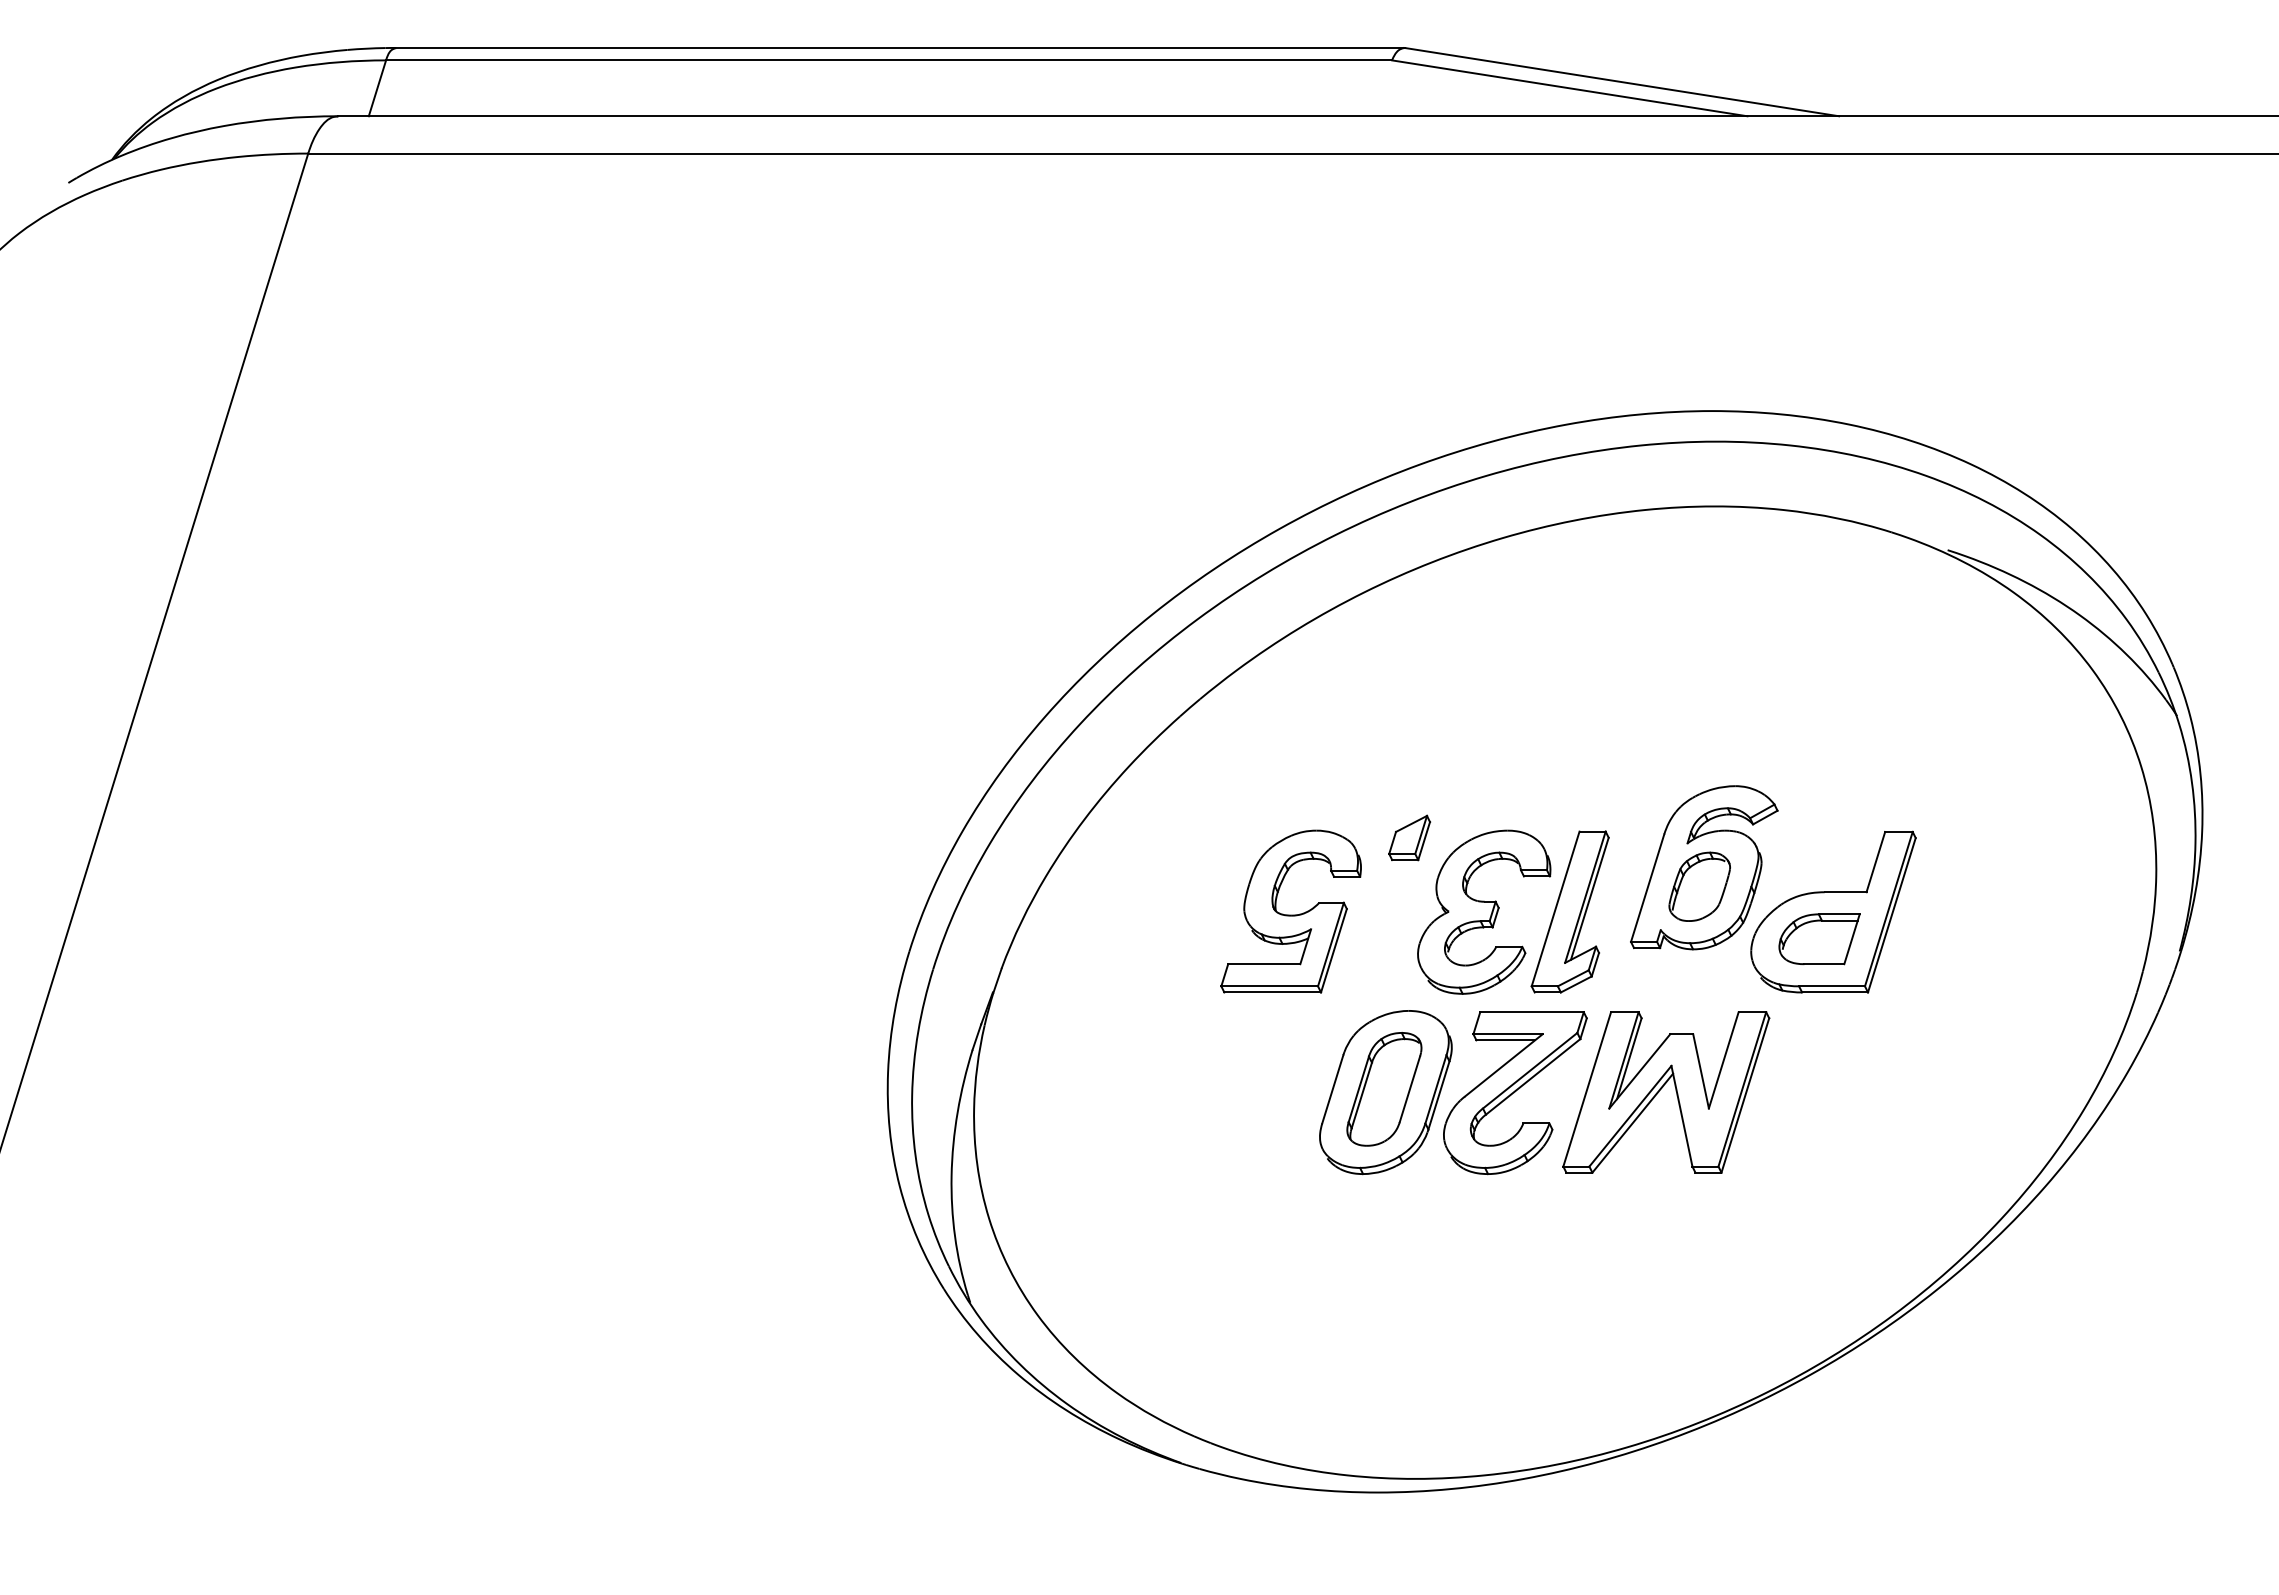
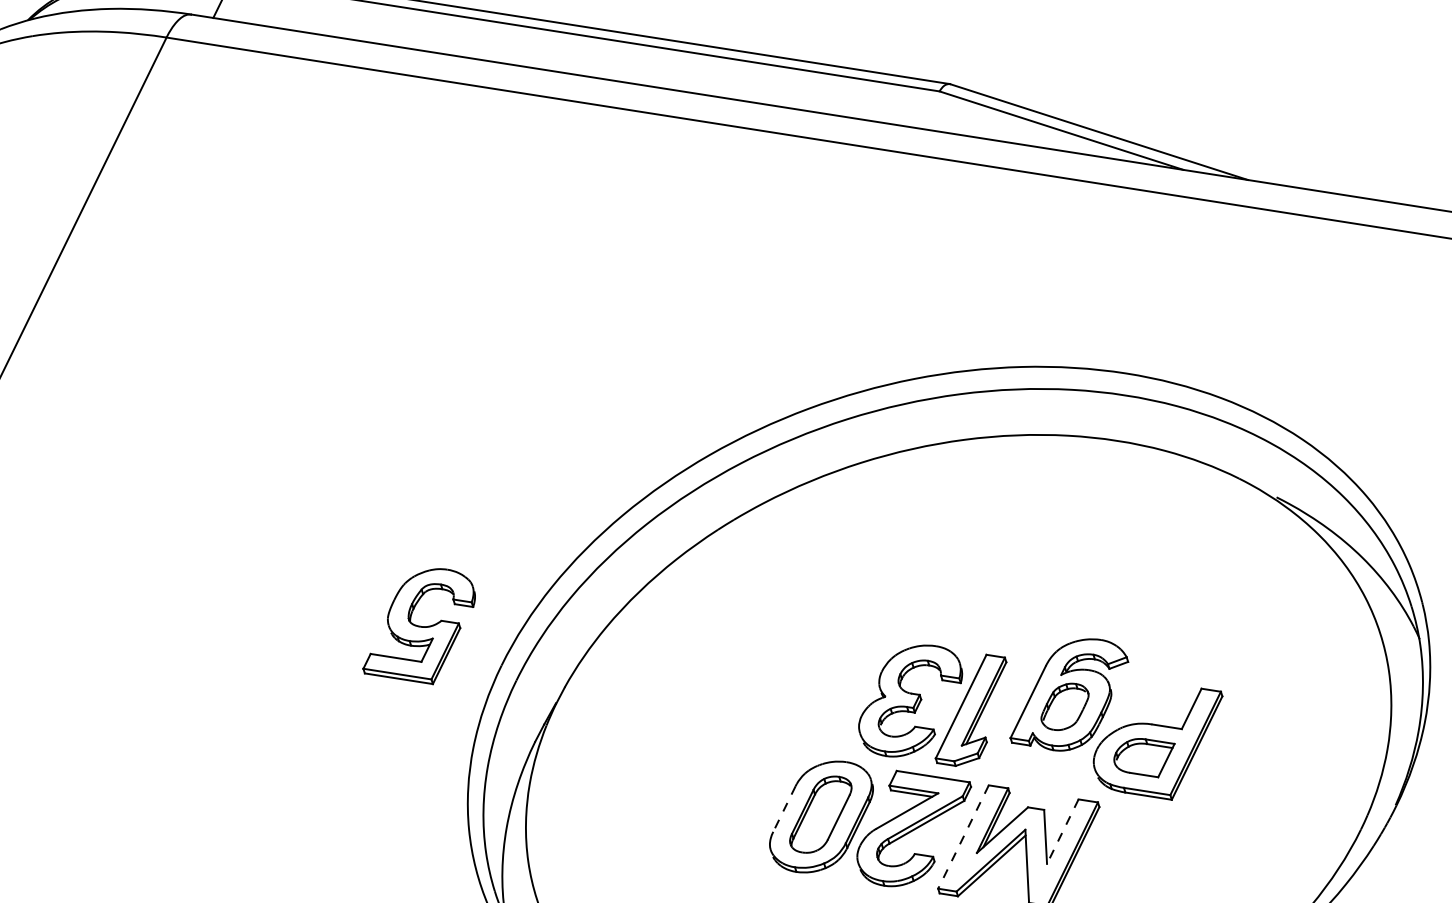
part: (1409, 837) -> (866, 640), removed
part: (1290, 911) -> (420, 623), moved
line: (1723, 1060) -> (1062, 831), solid -> dashed
line: (1332, 1089) -> (784, 809), solid -> dashed
line: (1587, 1089) -> (963, 837), solid -> dashed

